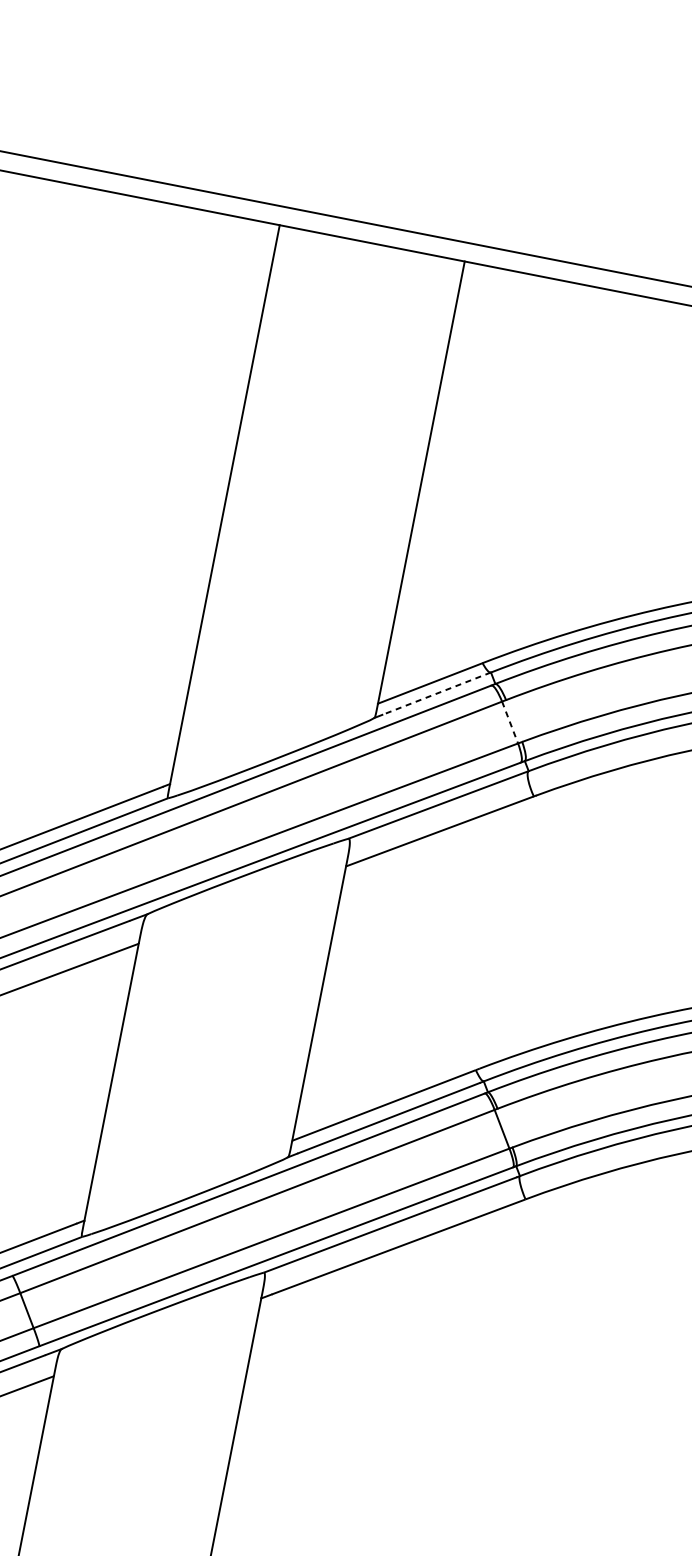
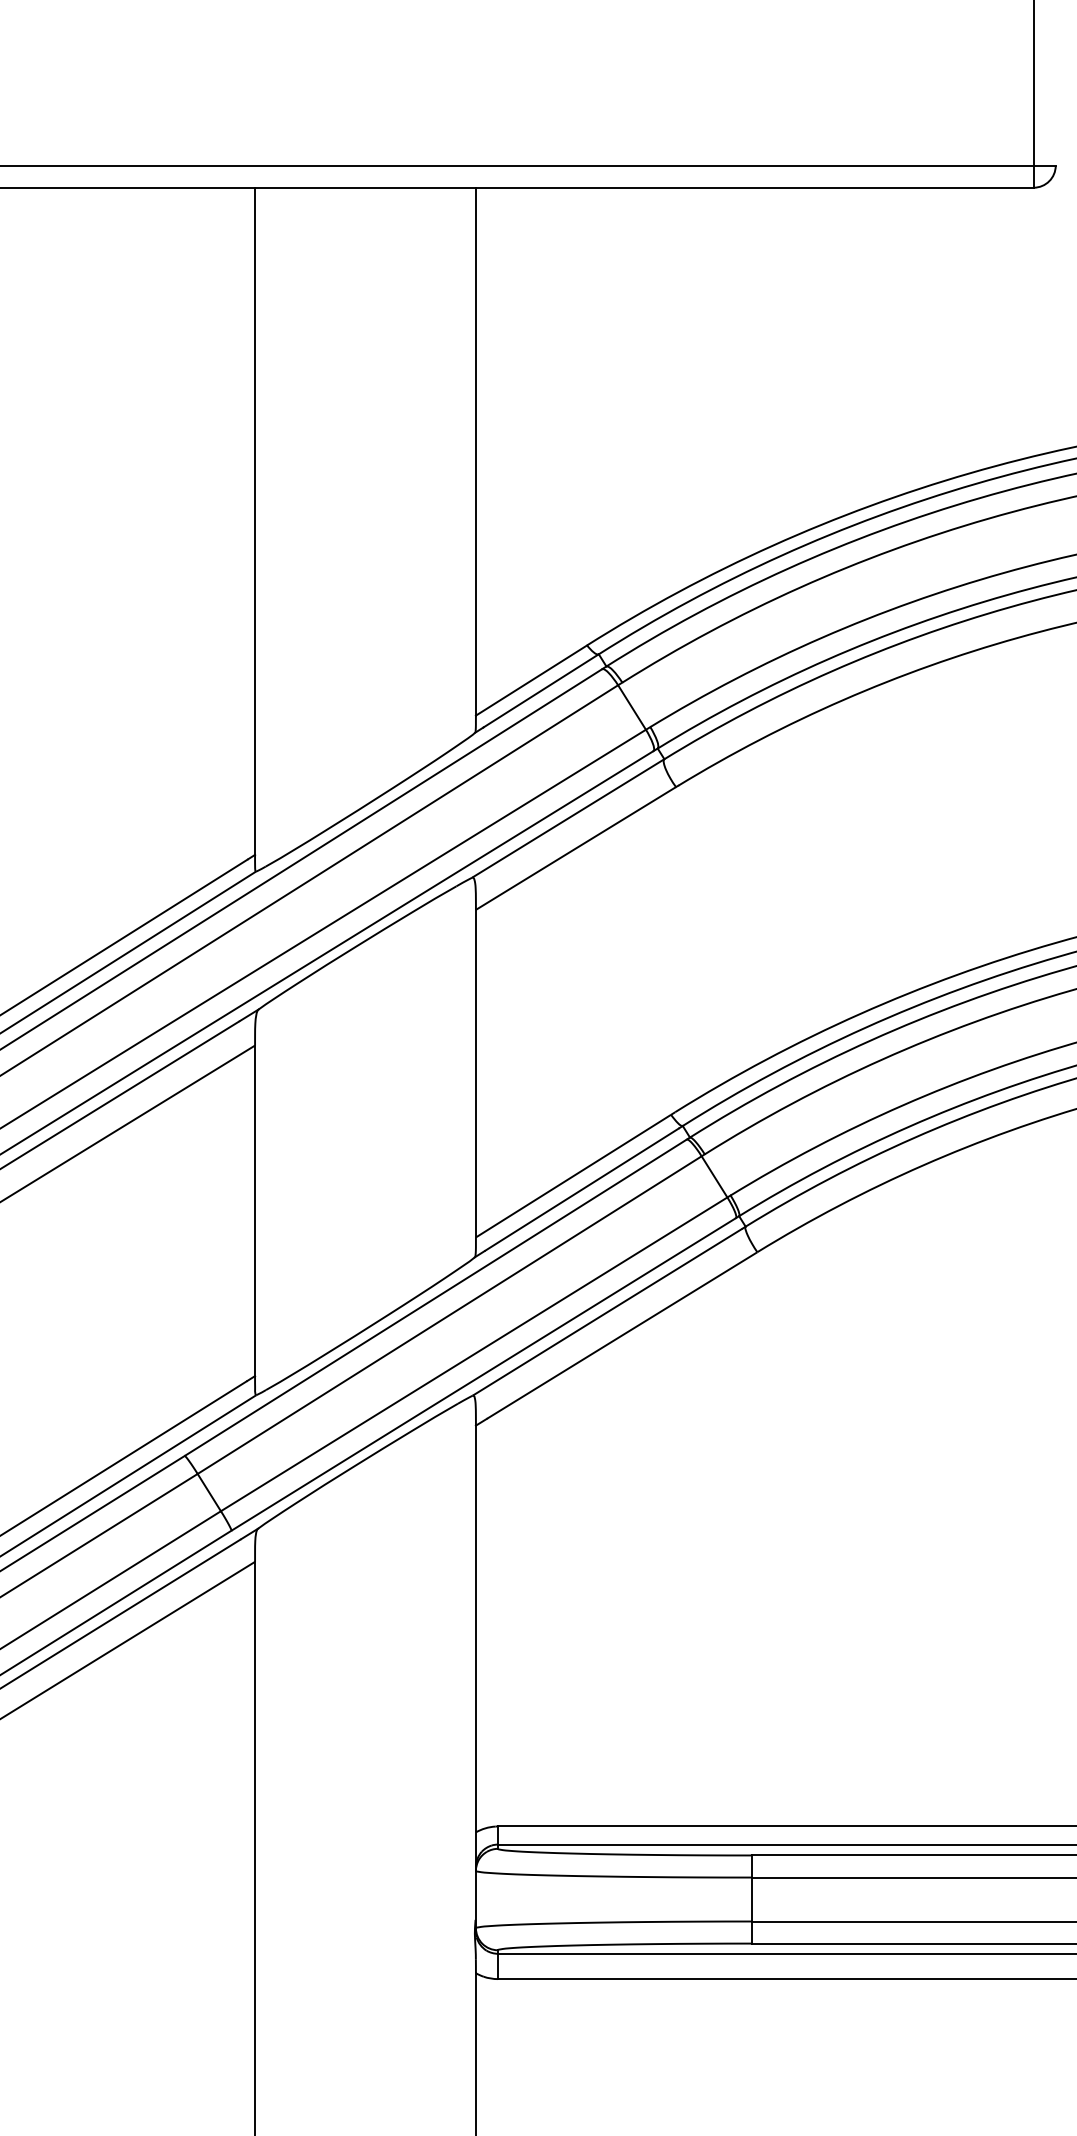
line: (436, 694) -> (540, 691), dashed -> solid
line: (510, 722) -> (632, 707), dashed -> solid

